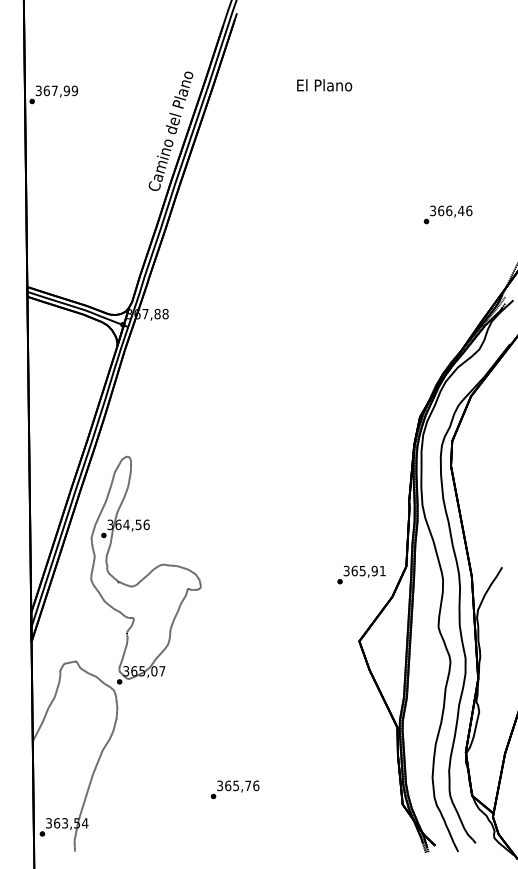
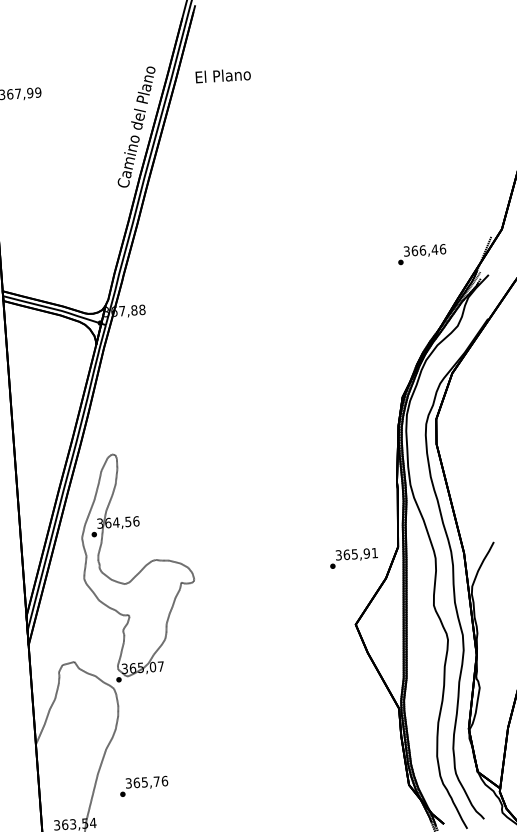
text: (324, 85) -> (223, 75), moved
text: (447, 214) -> (421, 254), moved
text: (234, 789) -> (143, 786), moved

